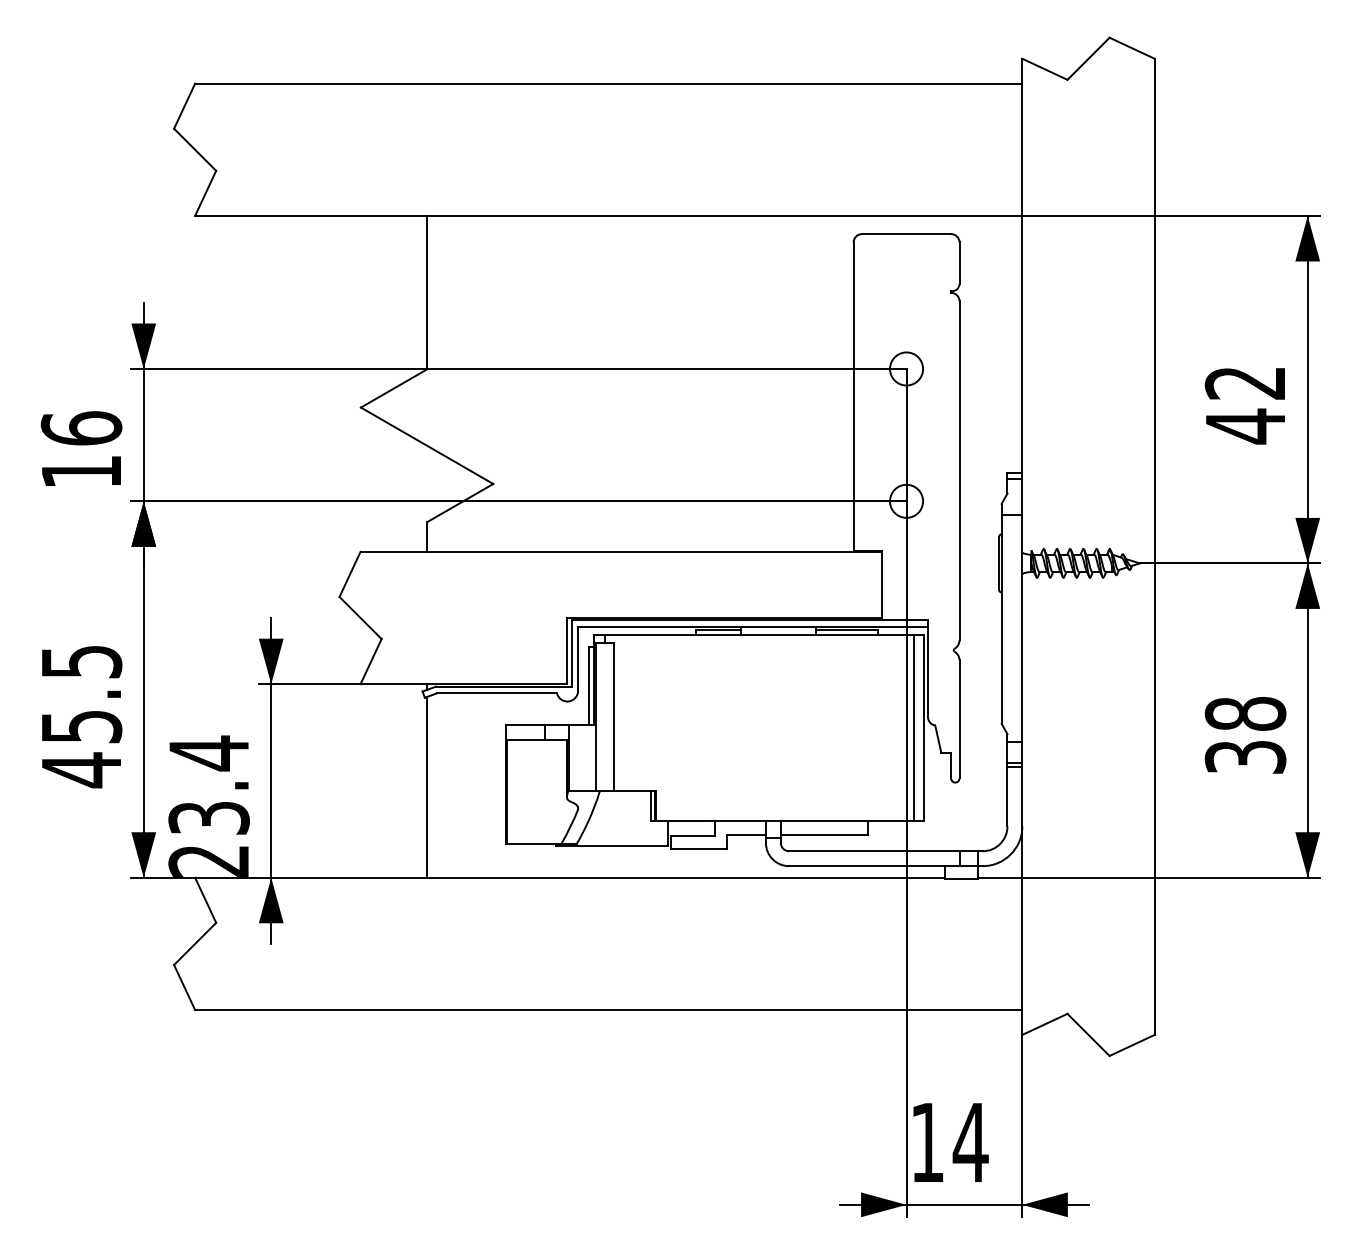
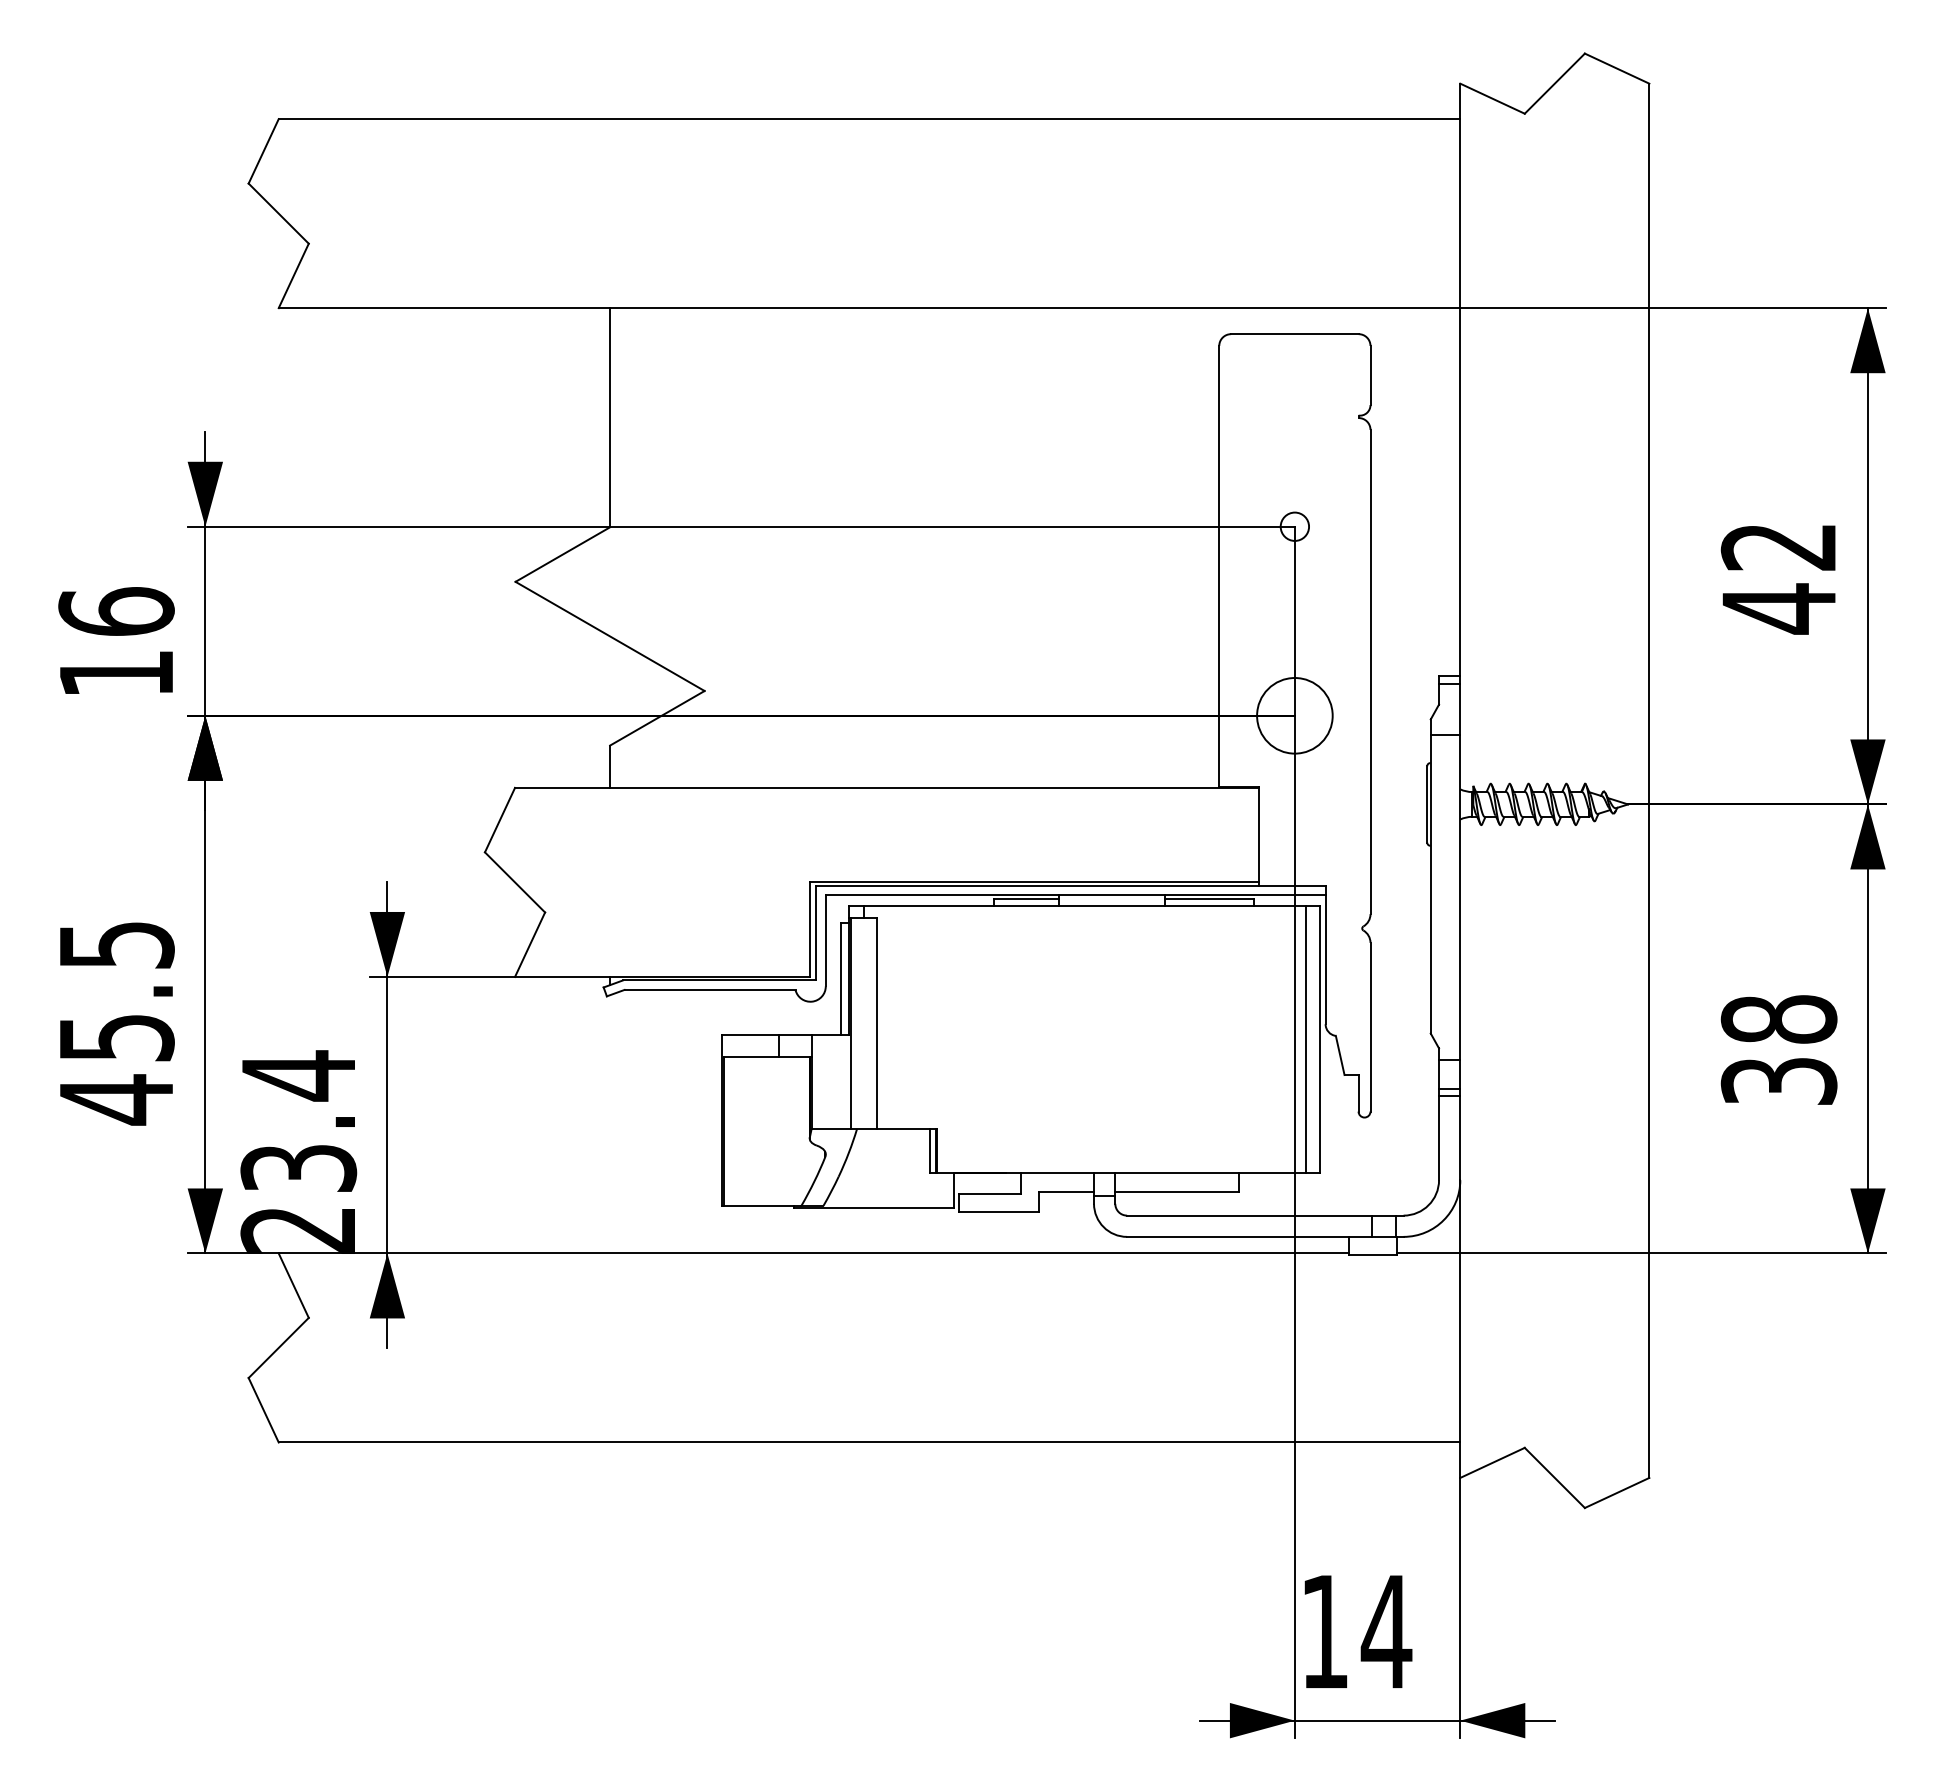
circle: (906, 368) -> (1294, 526), size x0.6
circle: (906, 501) -> (1294, 715), size x1.6
line: (427, 787) -> (610, 1124), removed

